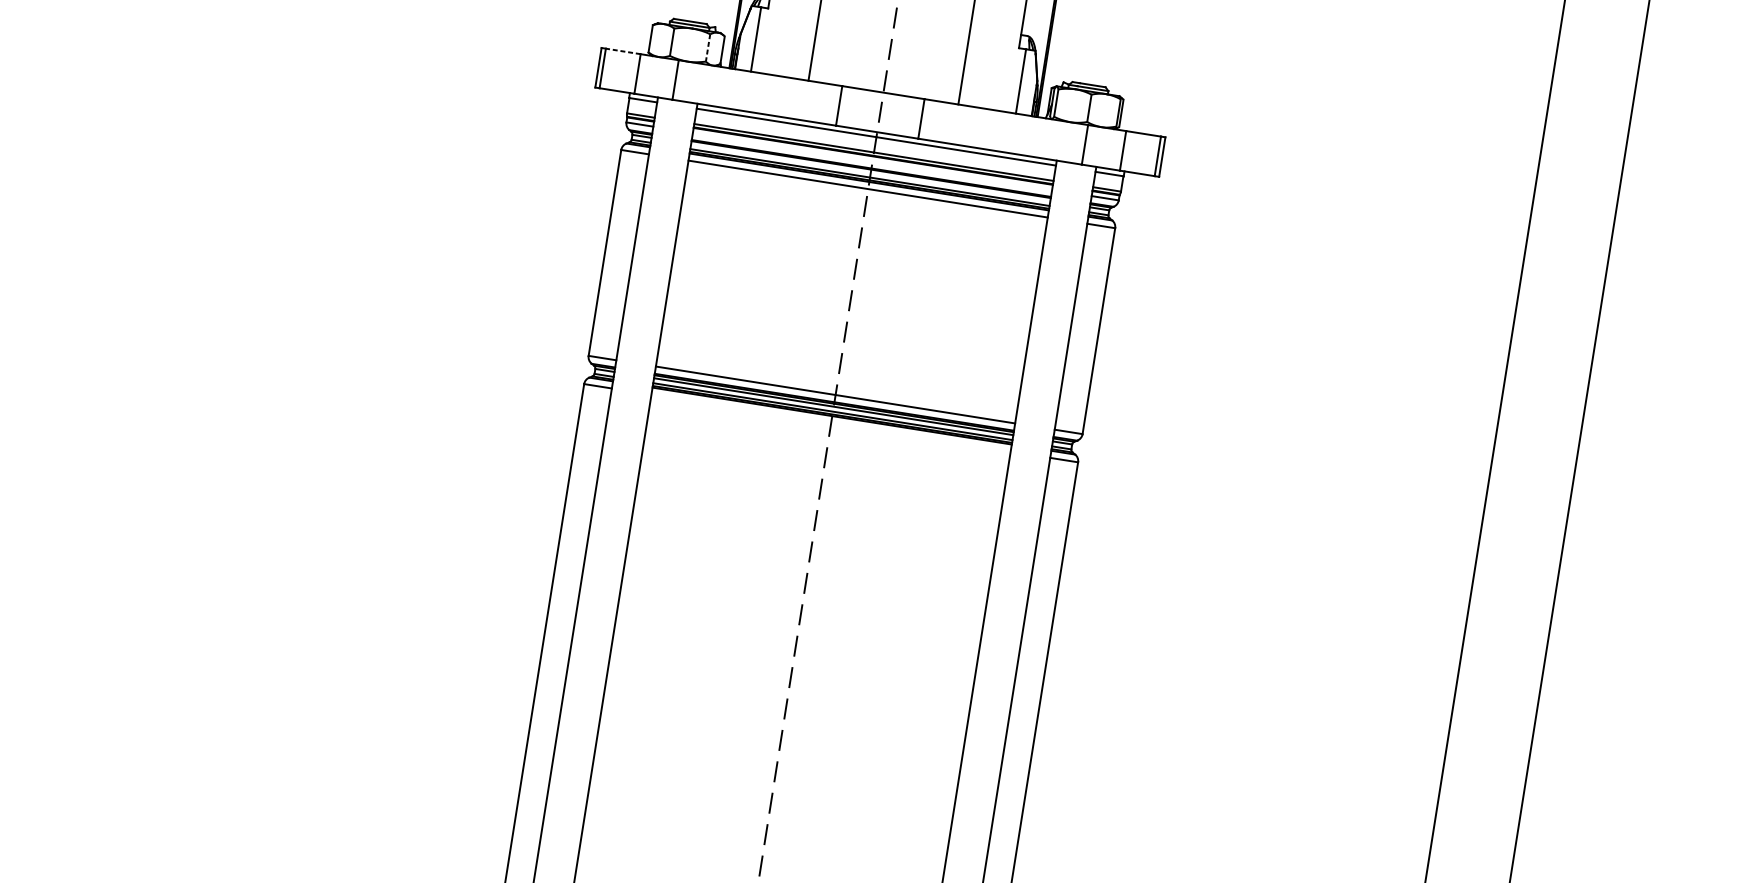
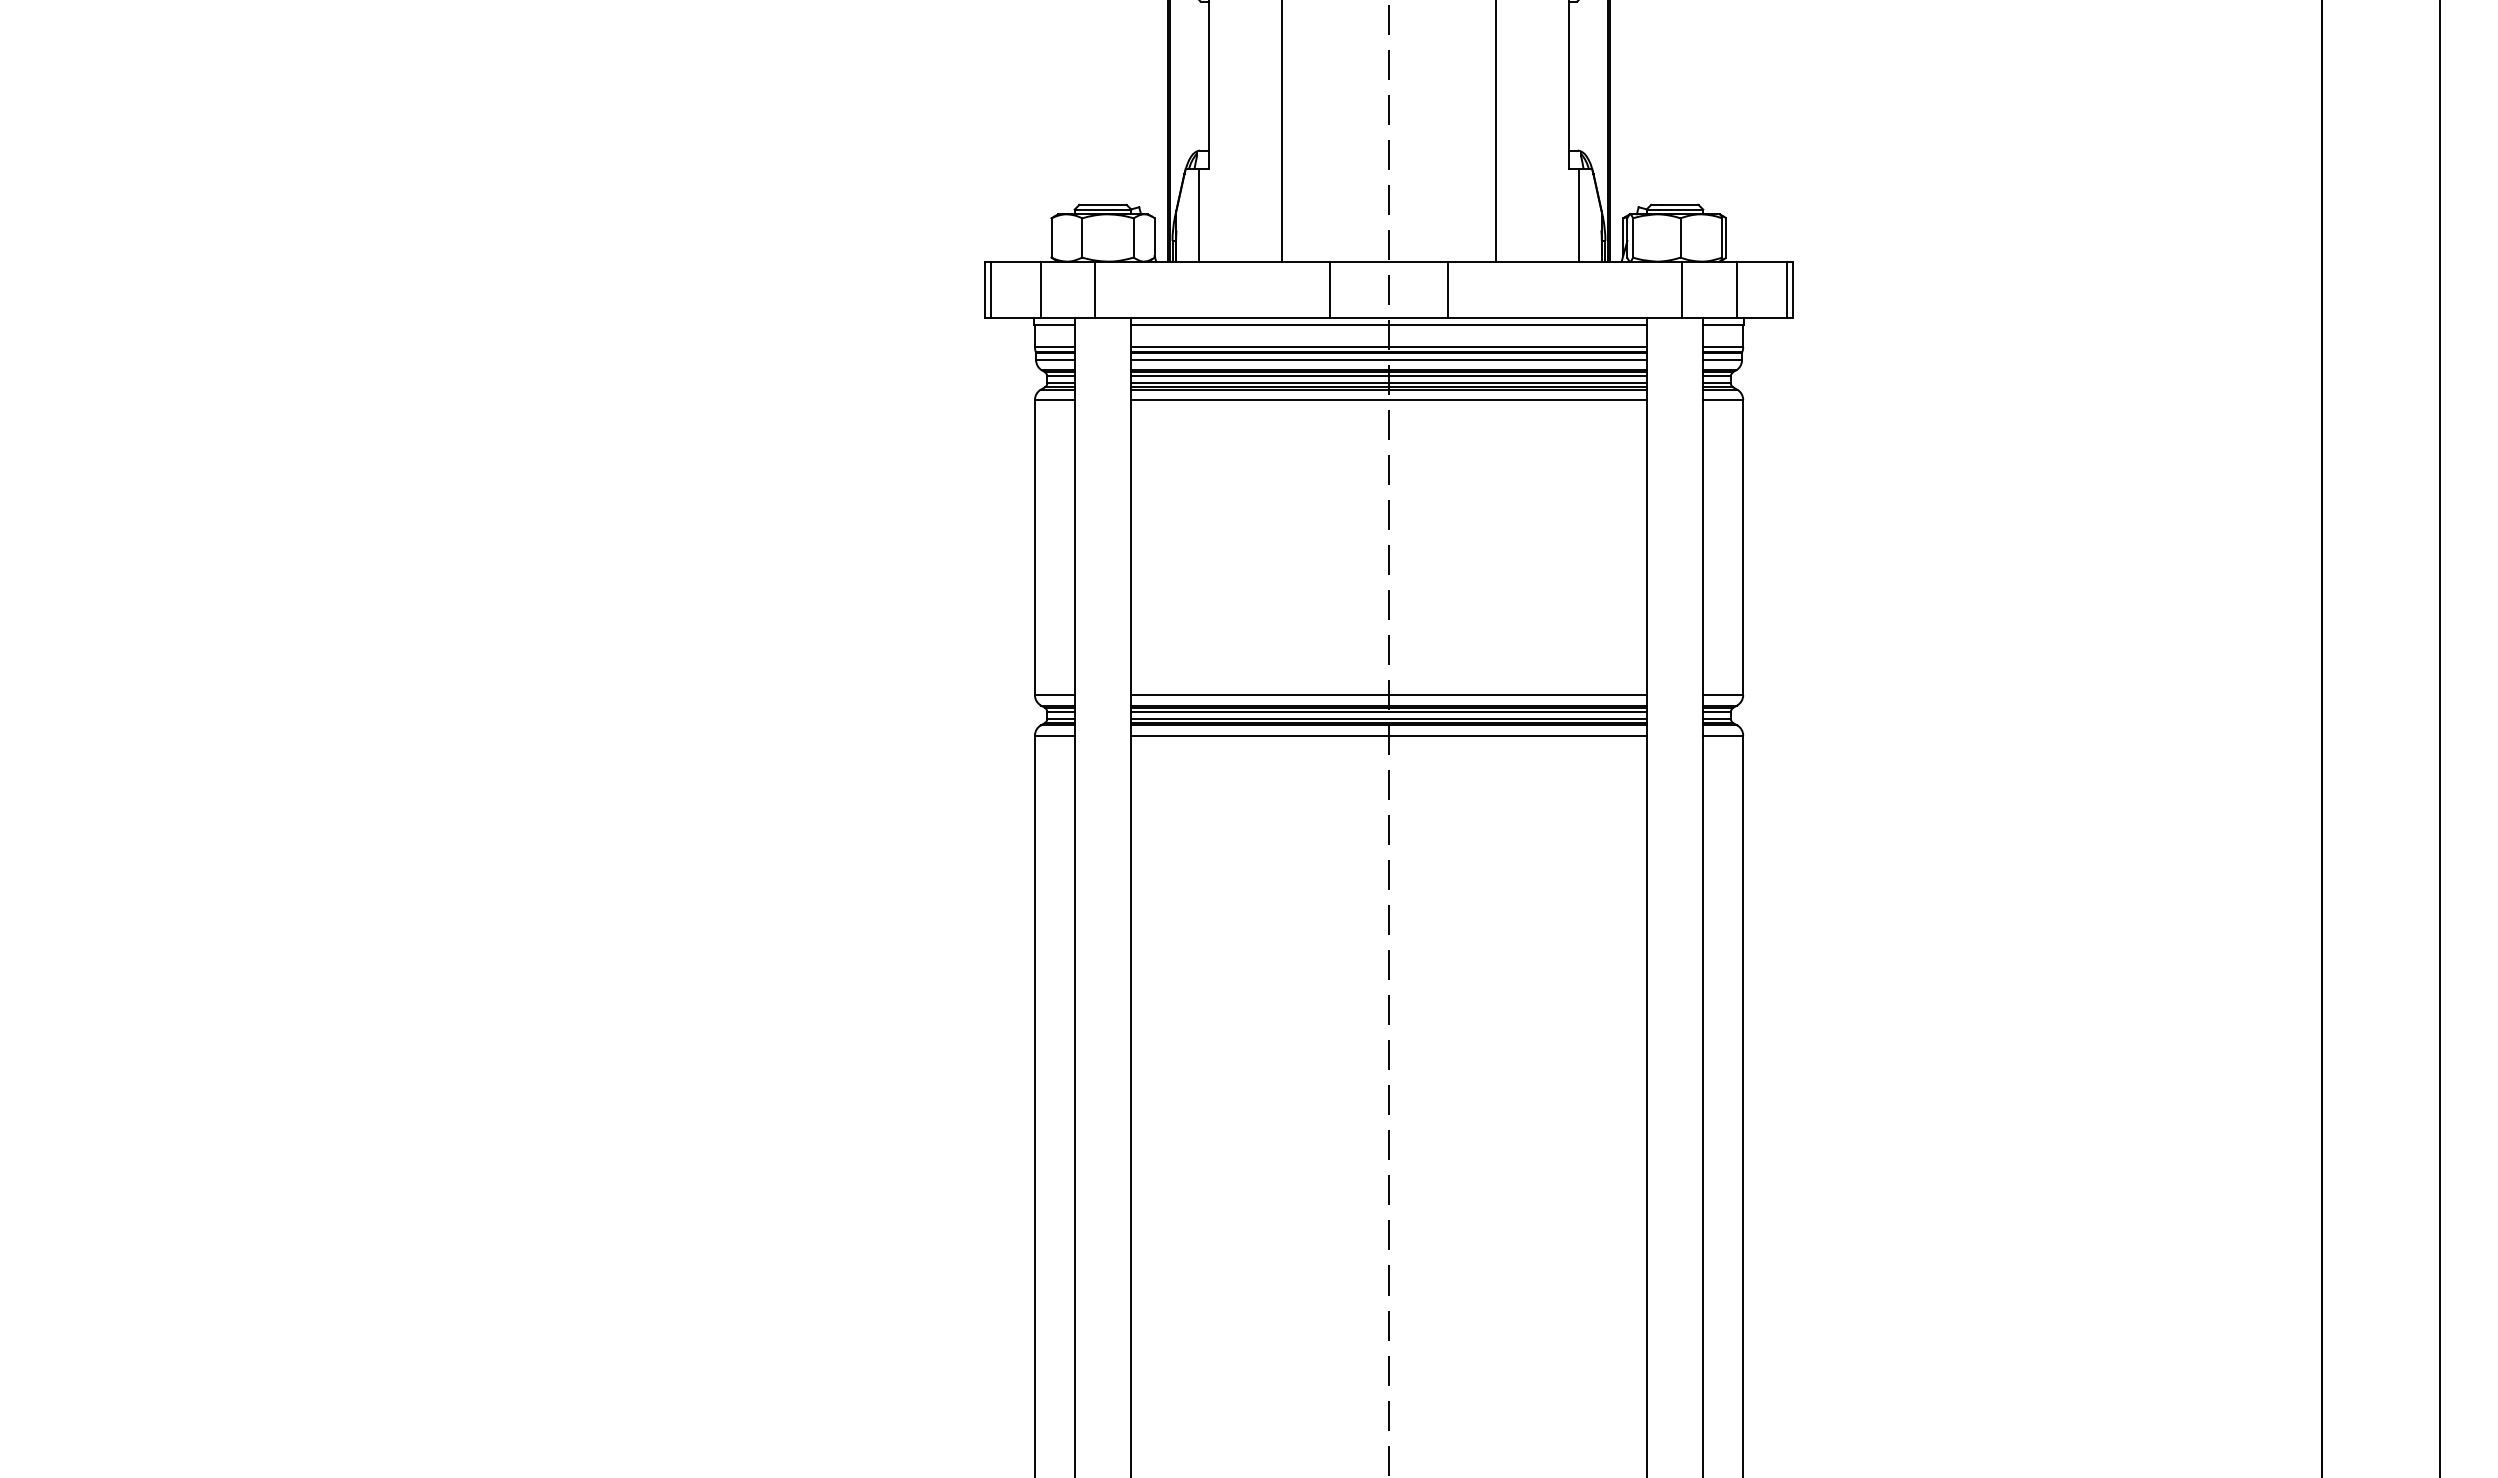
line: (707, 47) -> (1133, 237), dashed -> solid
line: (622, 51) -> (1015, 261), dashed -> solid
line: (872, 161) -> (1388, 360), added
line: (870, 172) -> (1388, 376), added
line: (830, 423) -> (1388, 735), added

